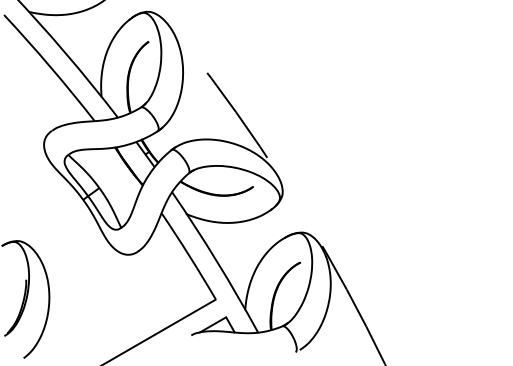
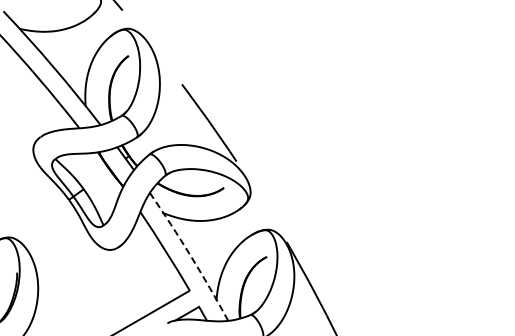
arc: (216, 261) -> (190, 256), solid -> dashed

